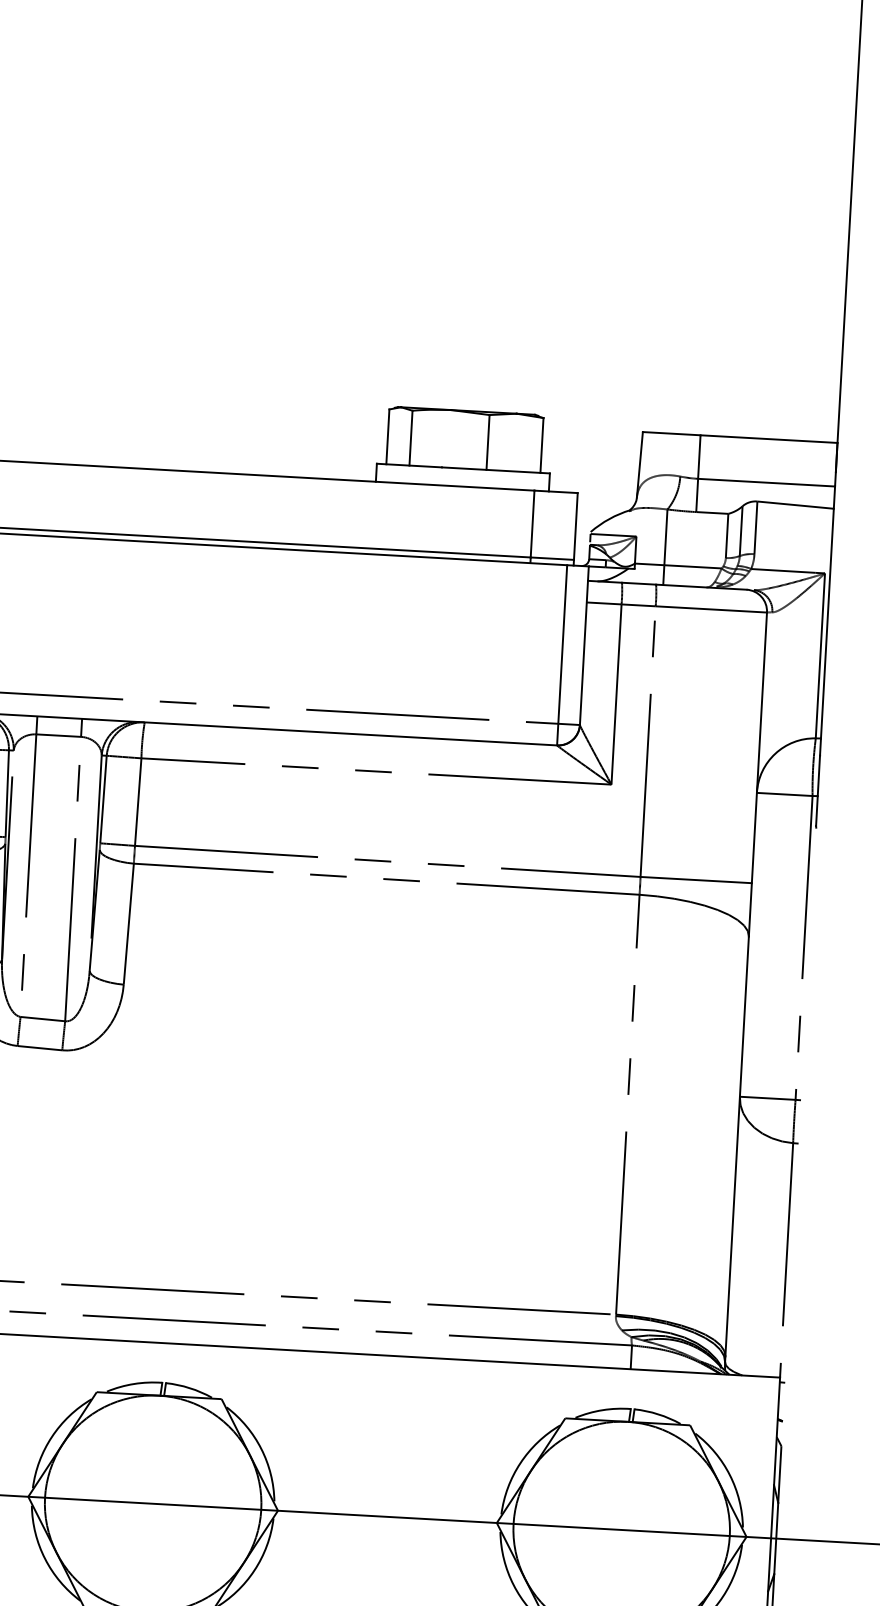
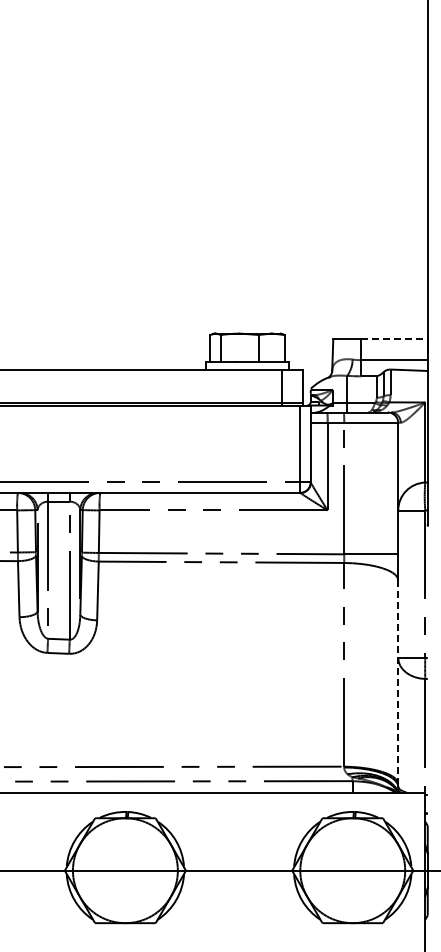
line: (770, 440) -> (395, 339), solid -> dashed
line: (737, 1147) -> (398, 682), solid -> dashed

